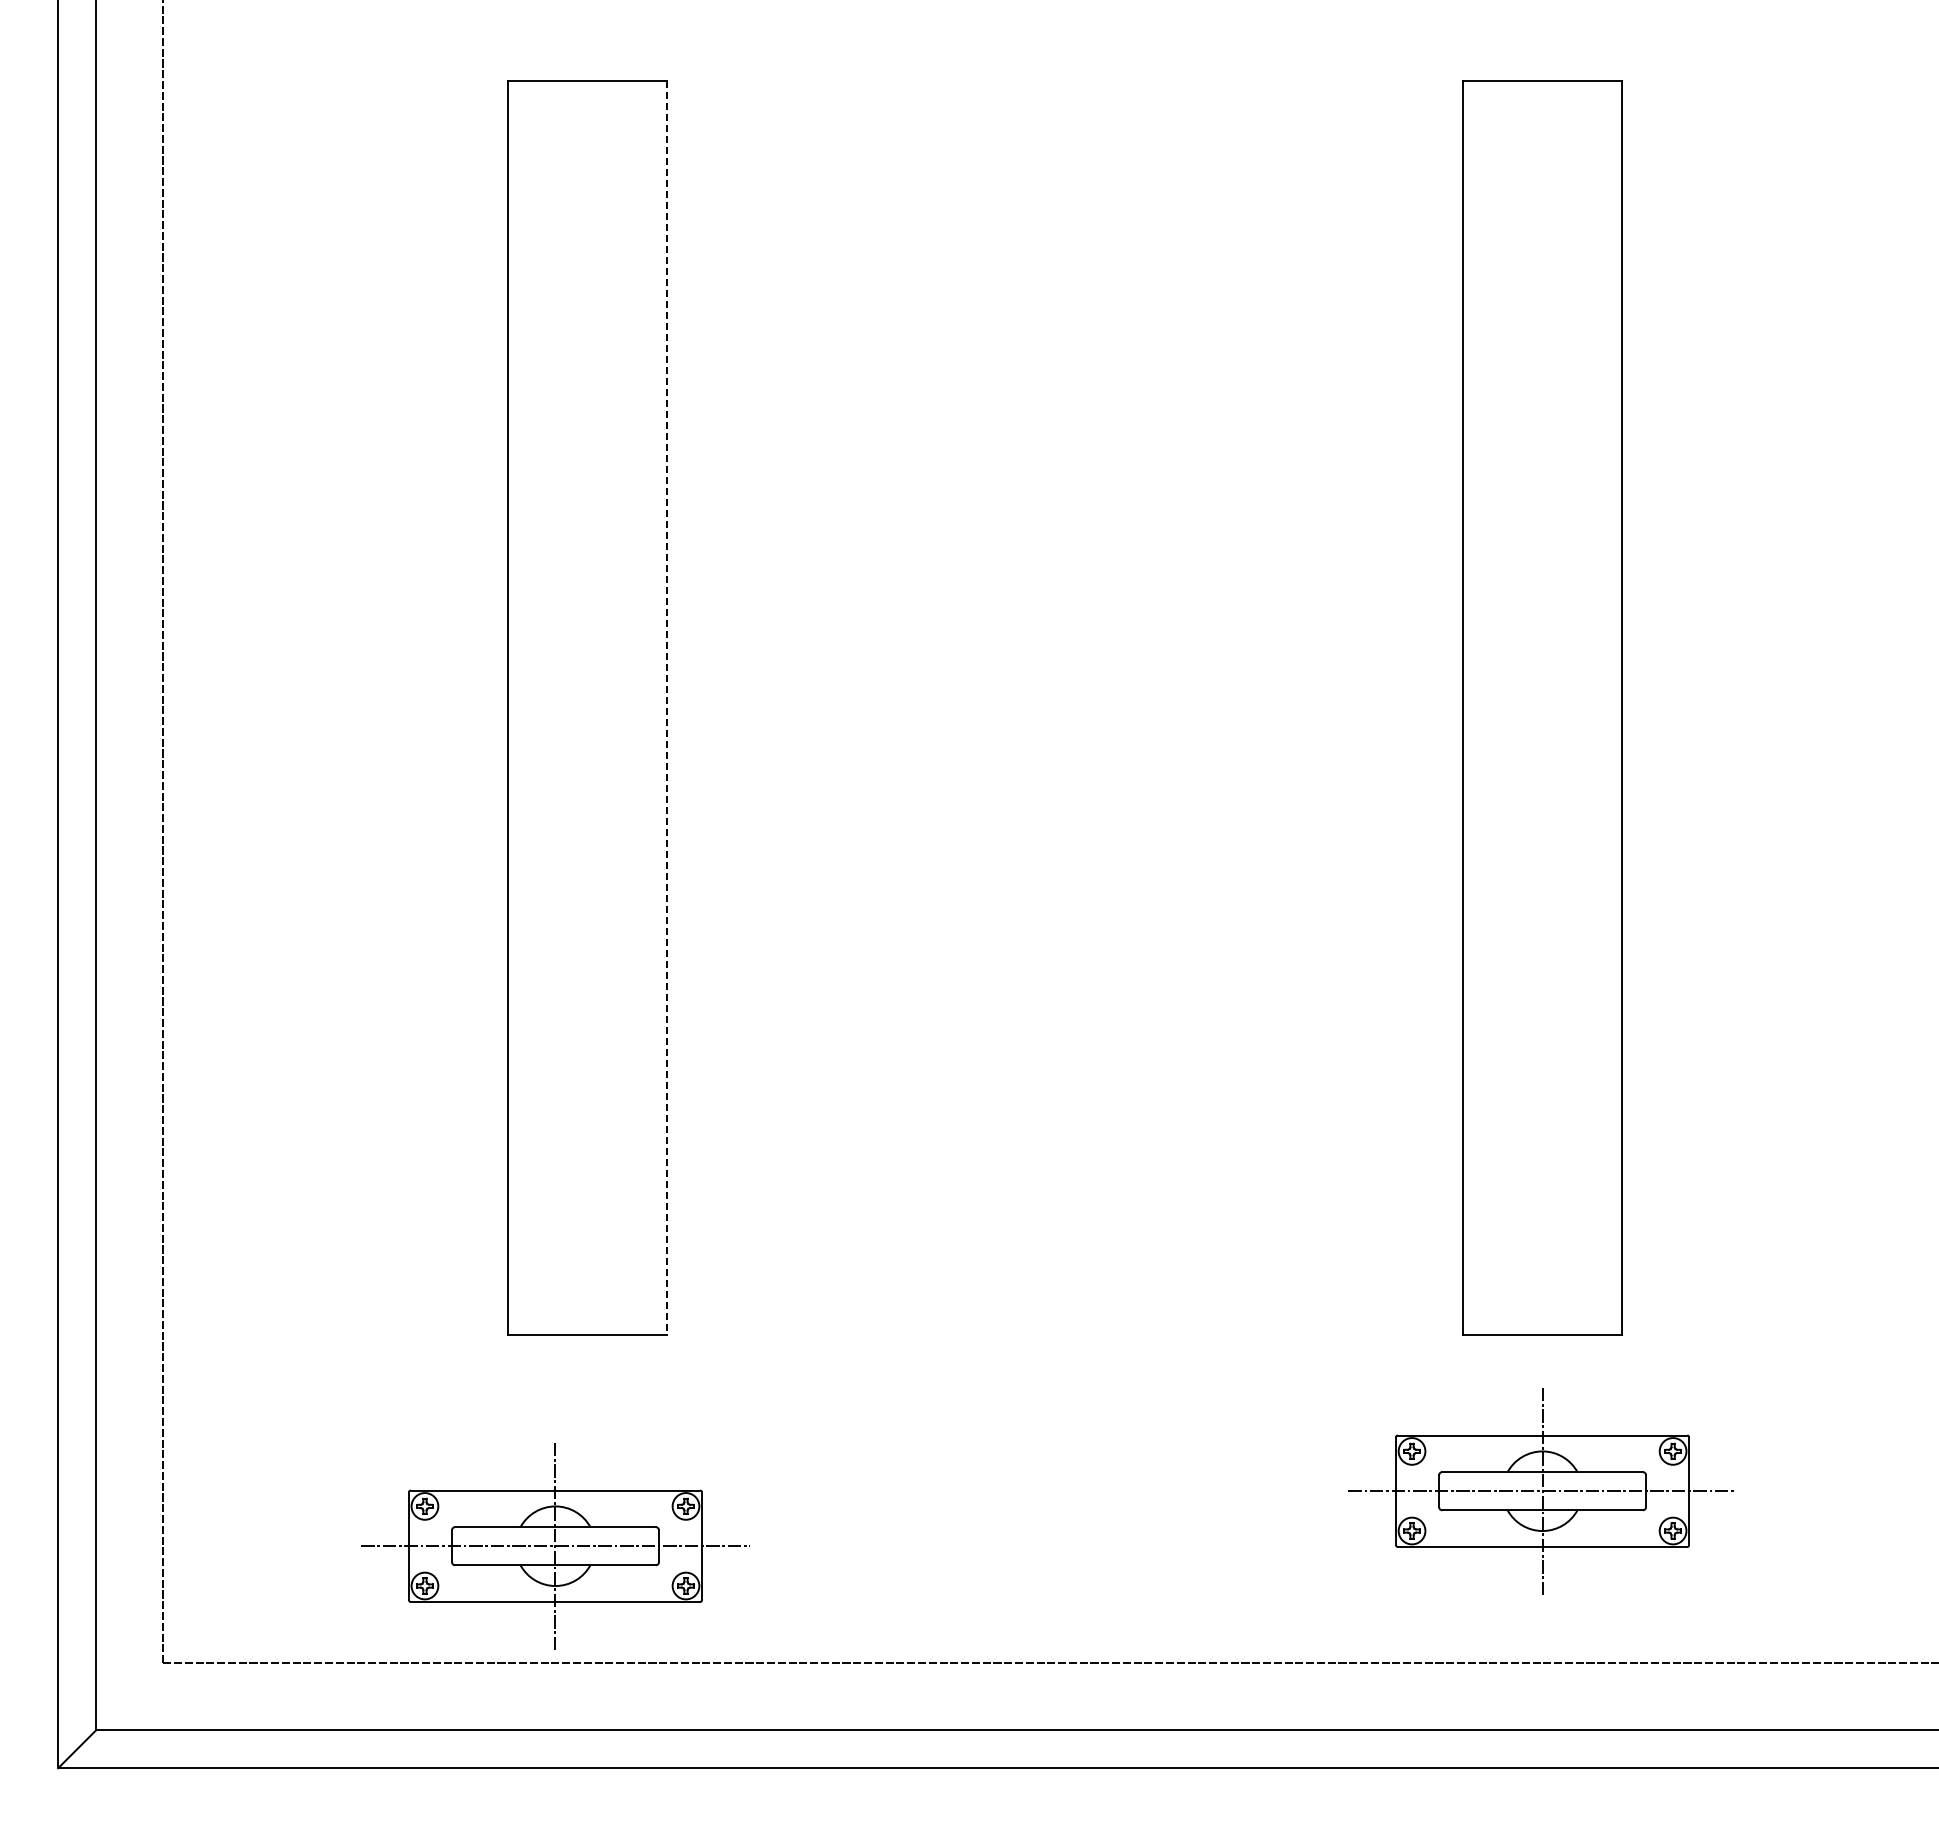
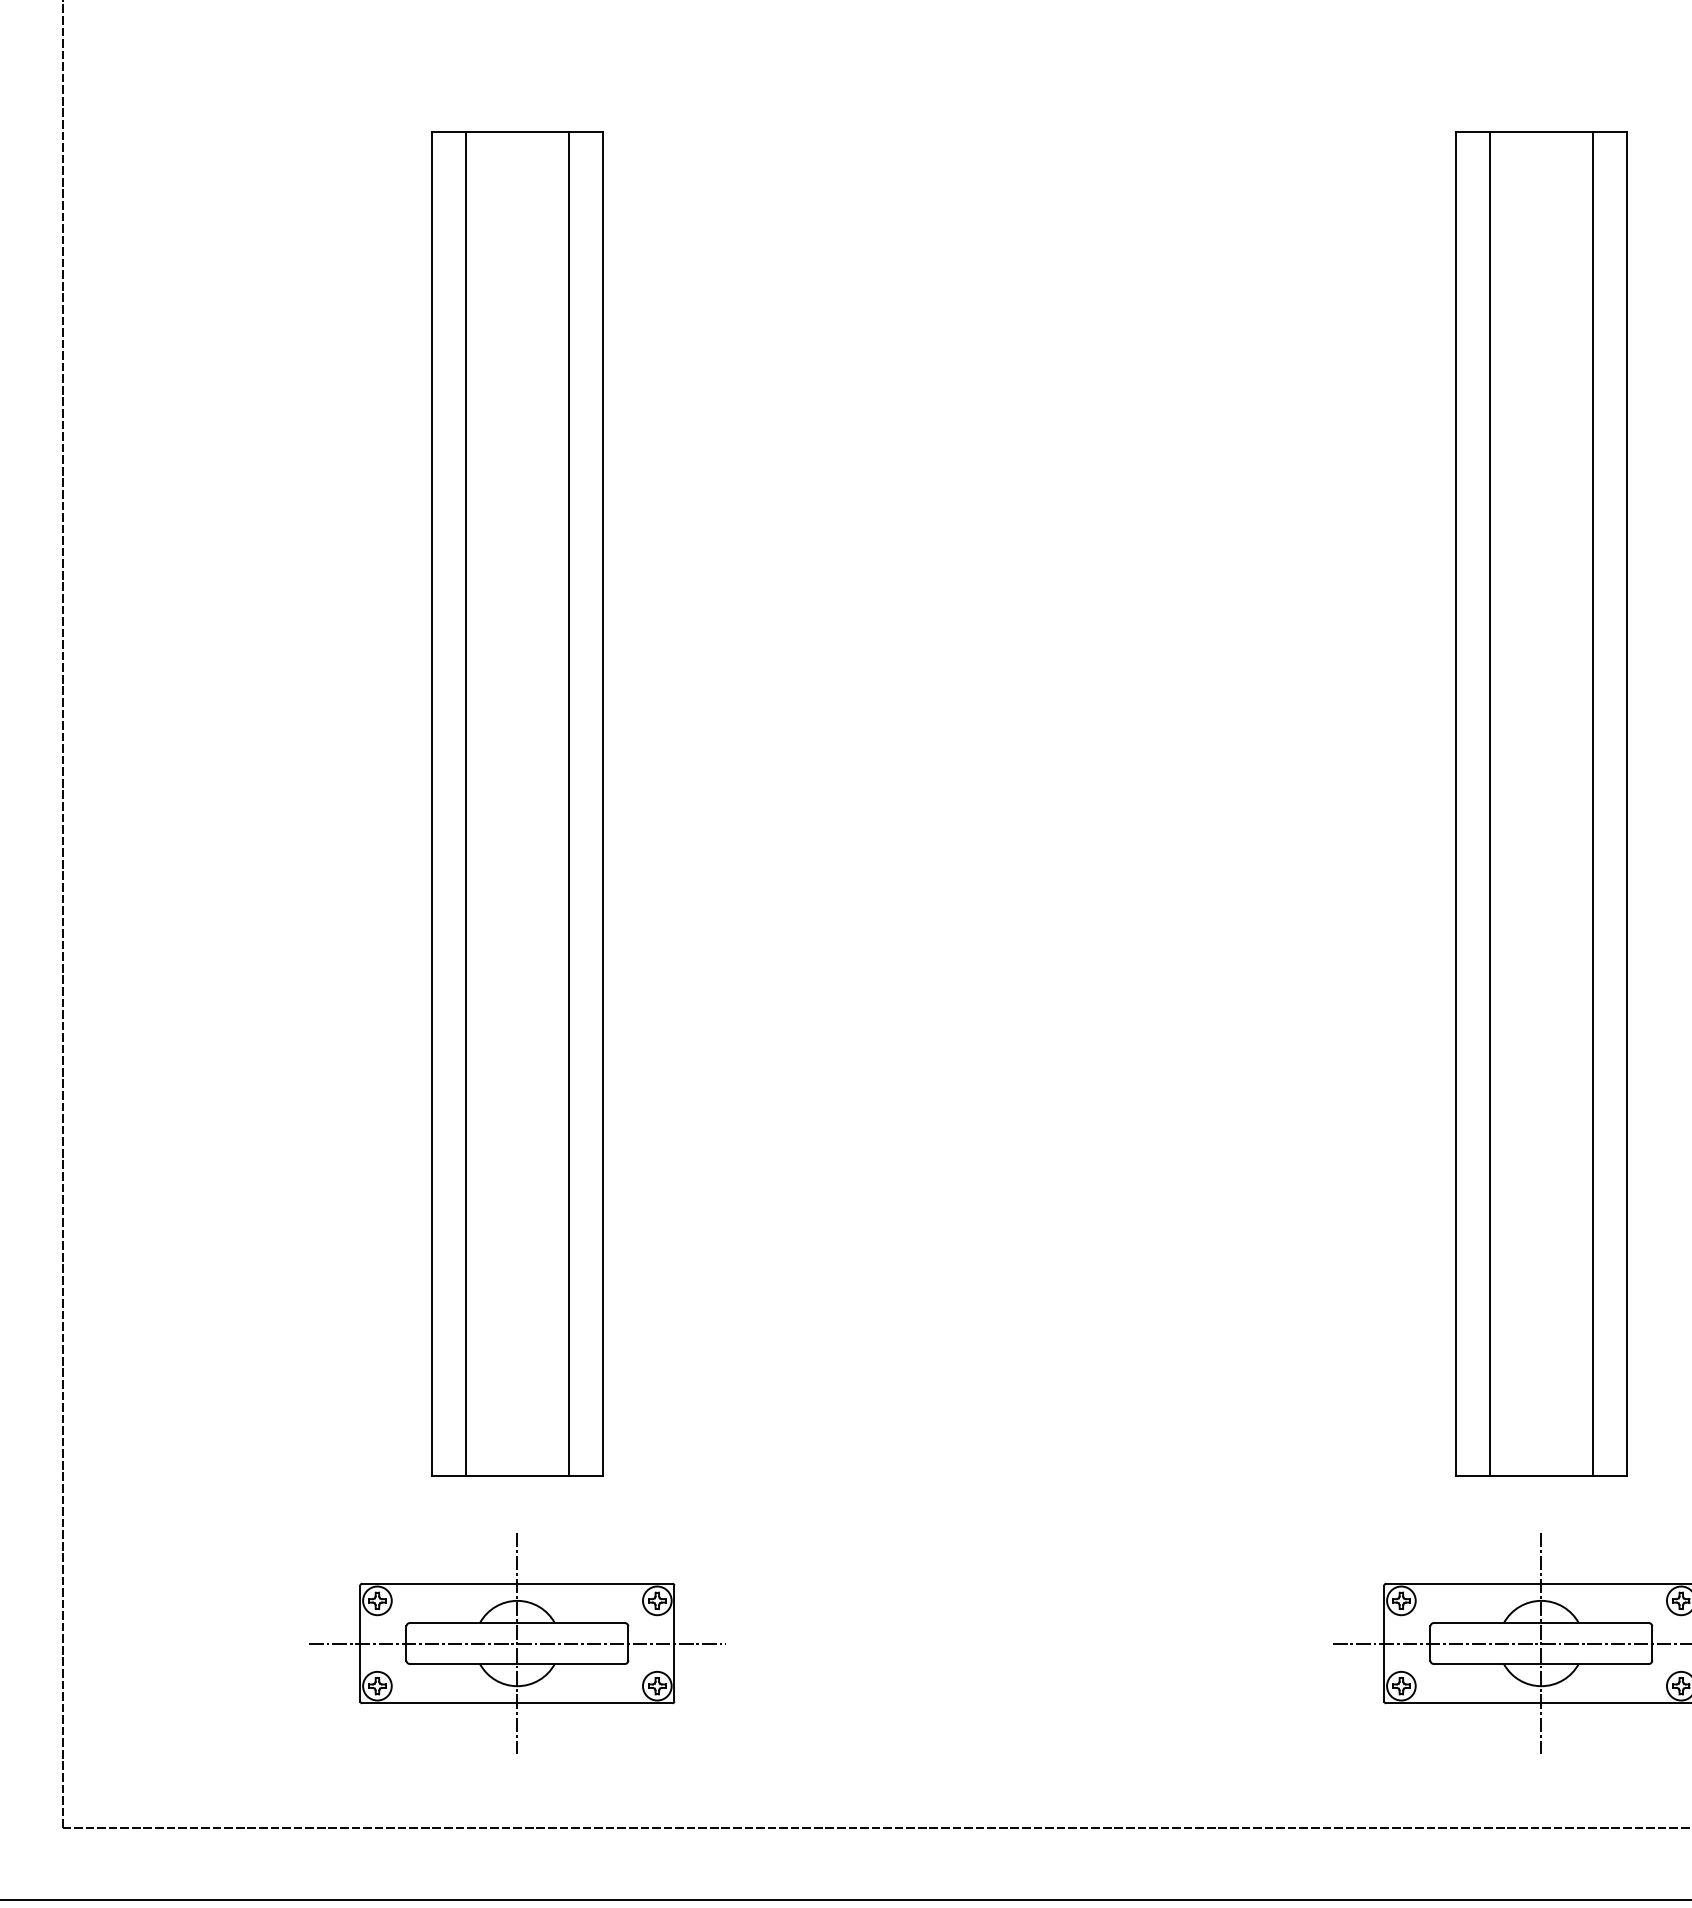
line: (539, 707) -> (465, 803), added
line: (635, 707) -> (568, 803), added
line: (1494, 707) -> (1489, 803), added
line: (1590, 707) -> (1592, 803), added
line: (667, 708) -> (603, 804), dashed -> solid
part: (555, 1546) -> (517, 1643), moved

